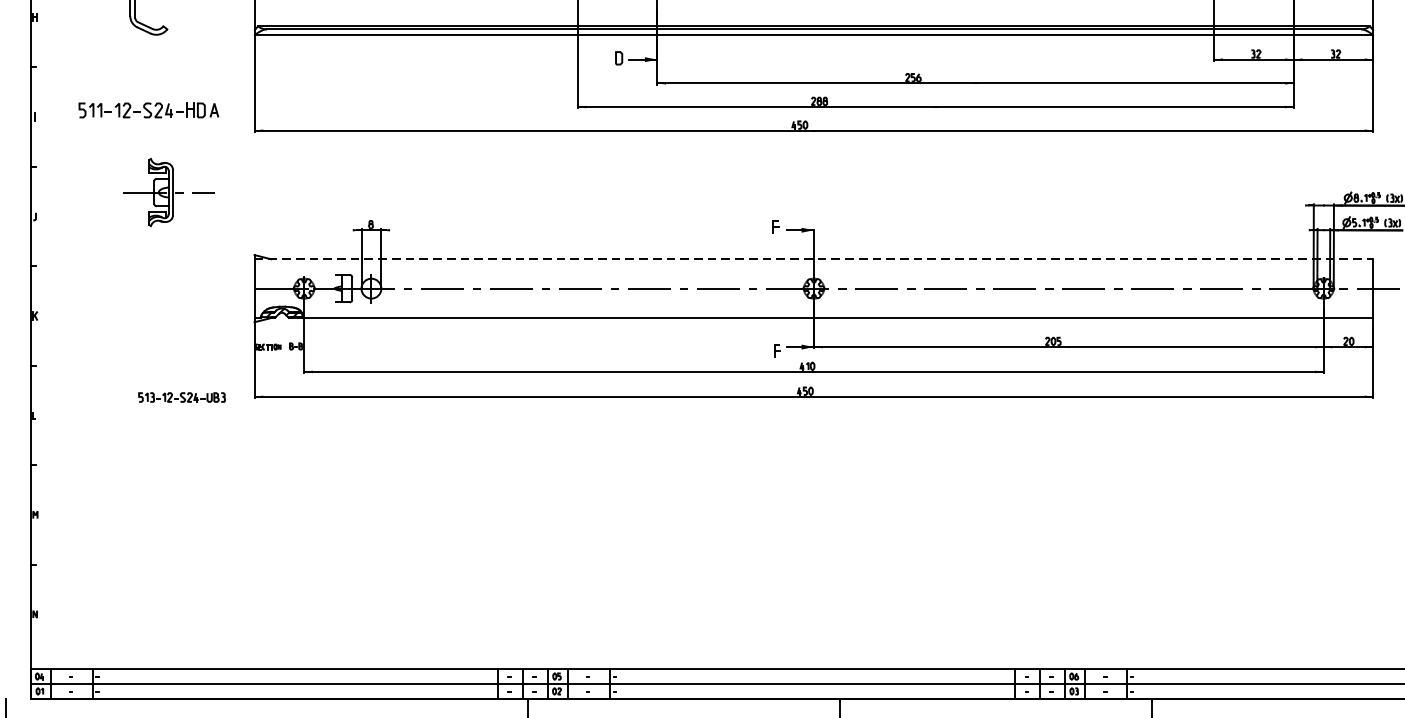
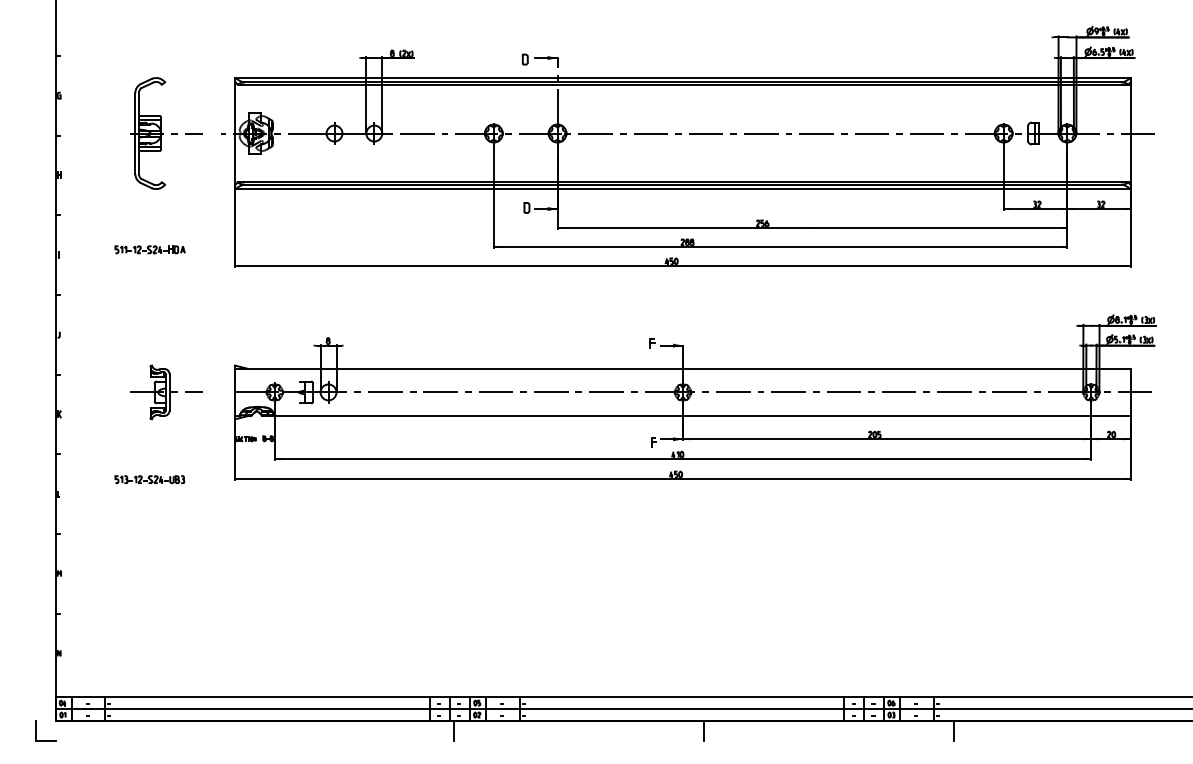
part: (147, 110) -> (149, 249), size x0.62
part: (169, 192) -> (166, 392), moved
line: (814, 258) -> (683, 368), dashed -> solid
part: (181, 397) -> (149, 479), moved

